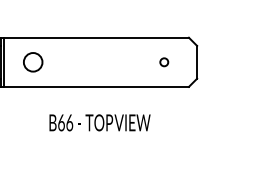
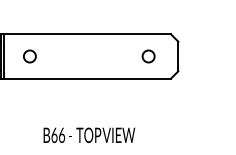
circle: (32, 62) -> (29, 56), size x0.71
circle: (164, 62) -> (148, 56), size x1.67
text: (100, 121) -> (89, 134), moved

